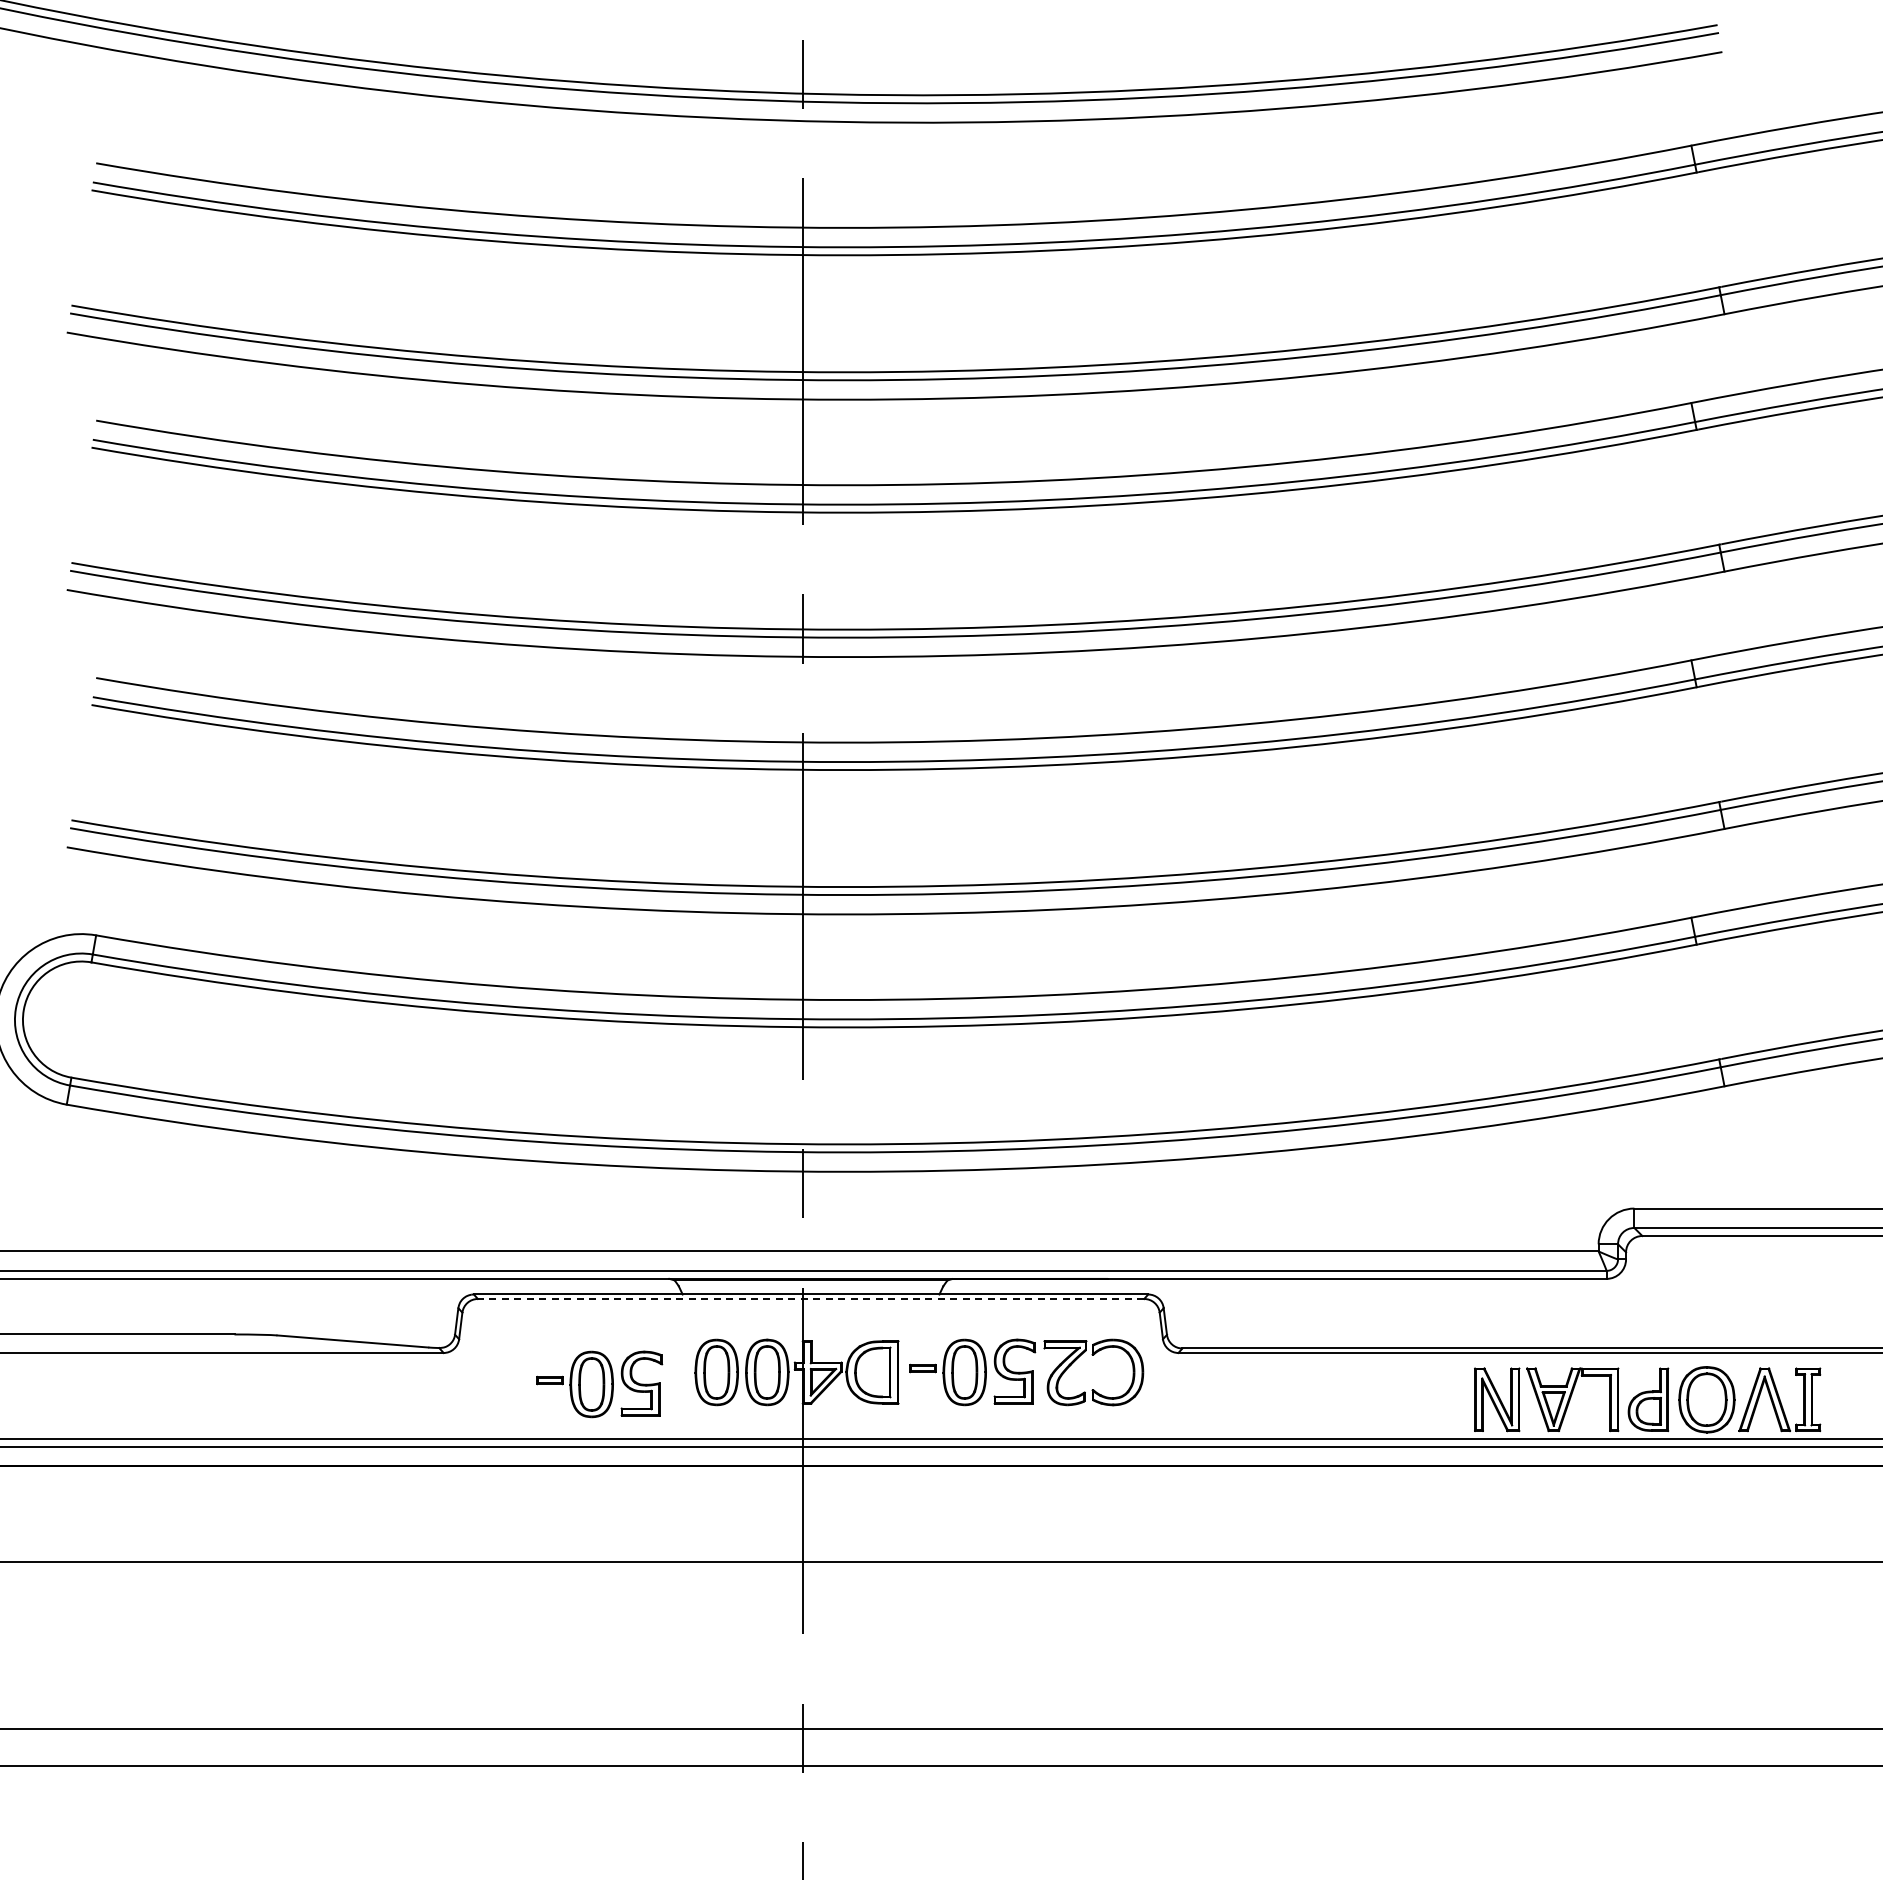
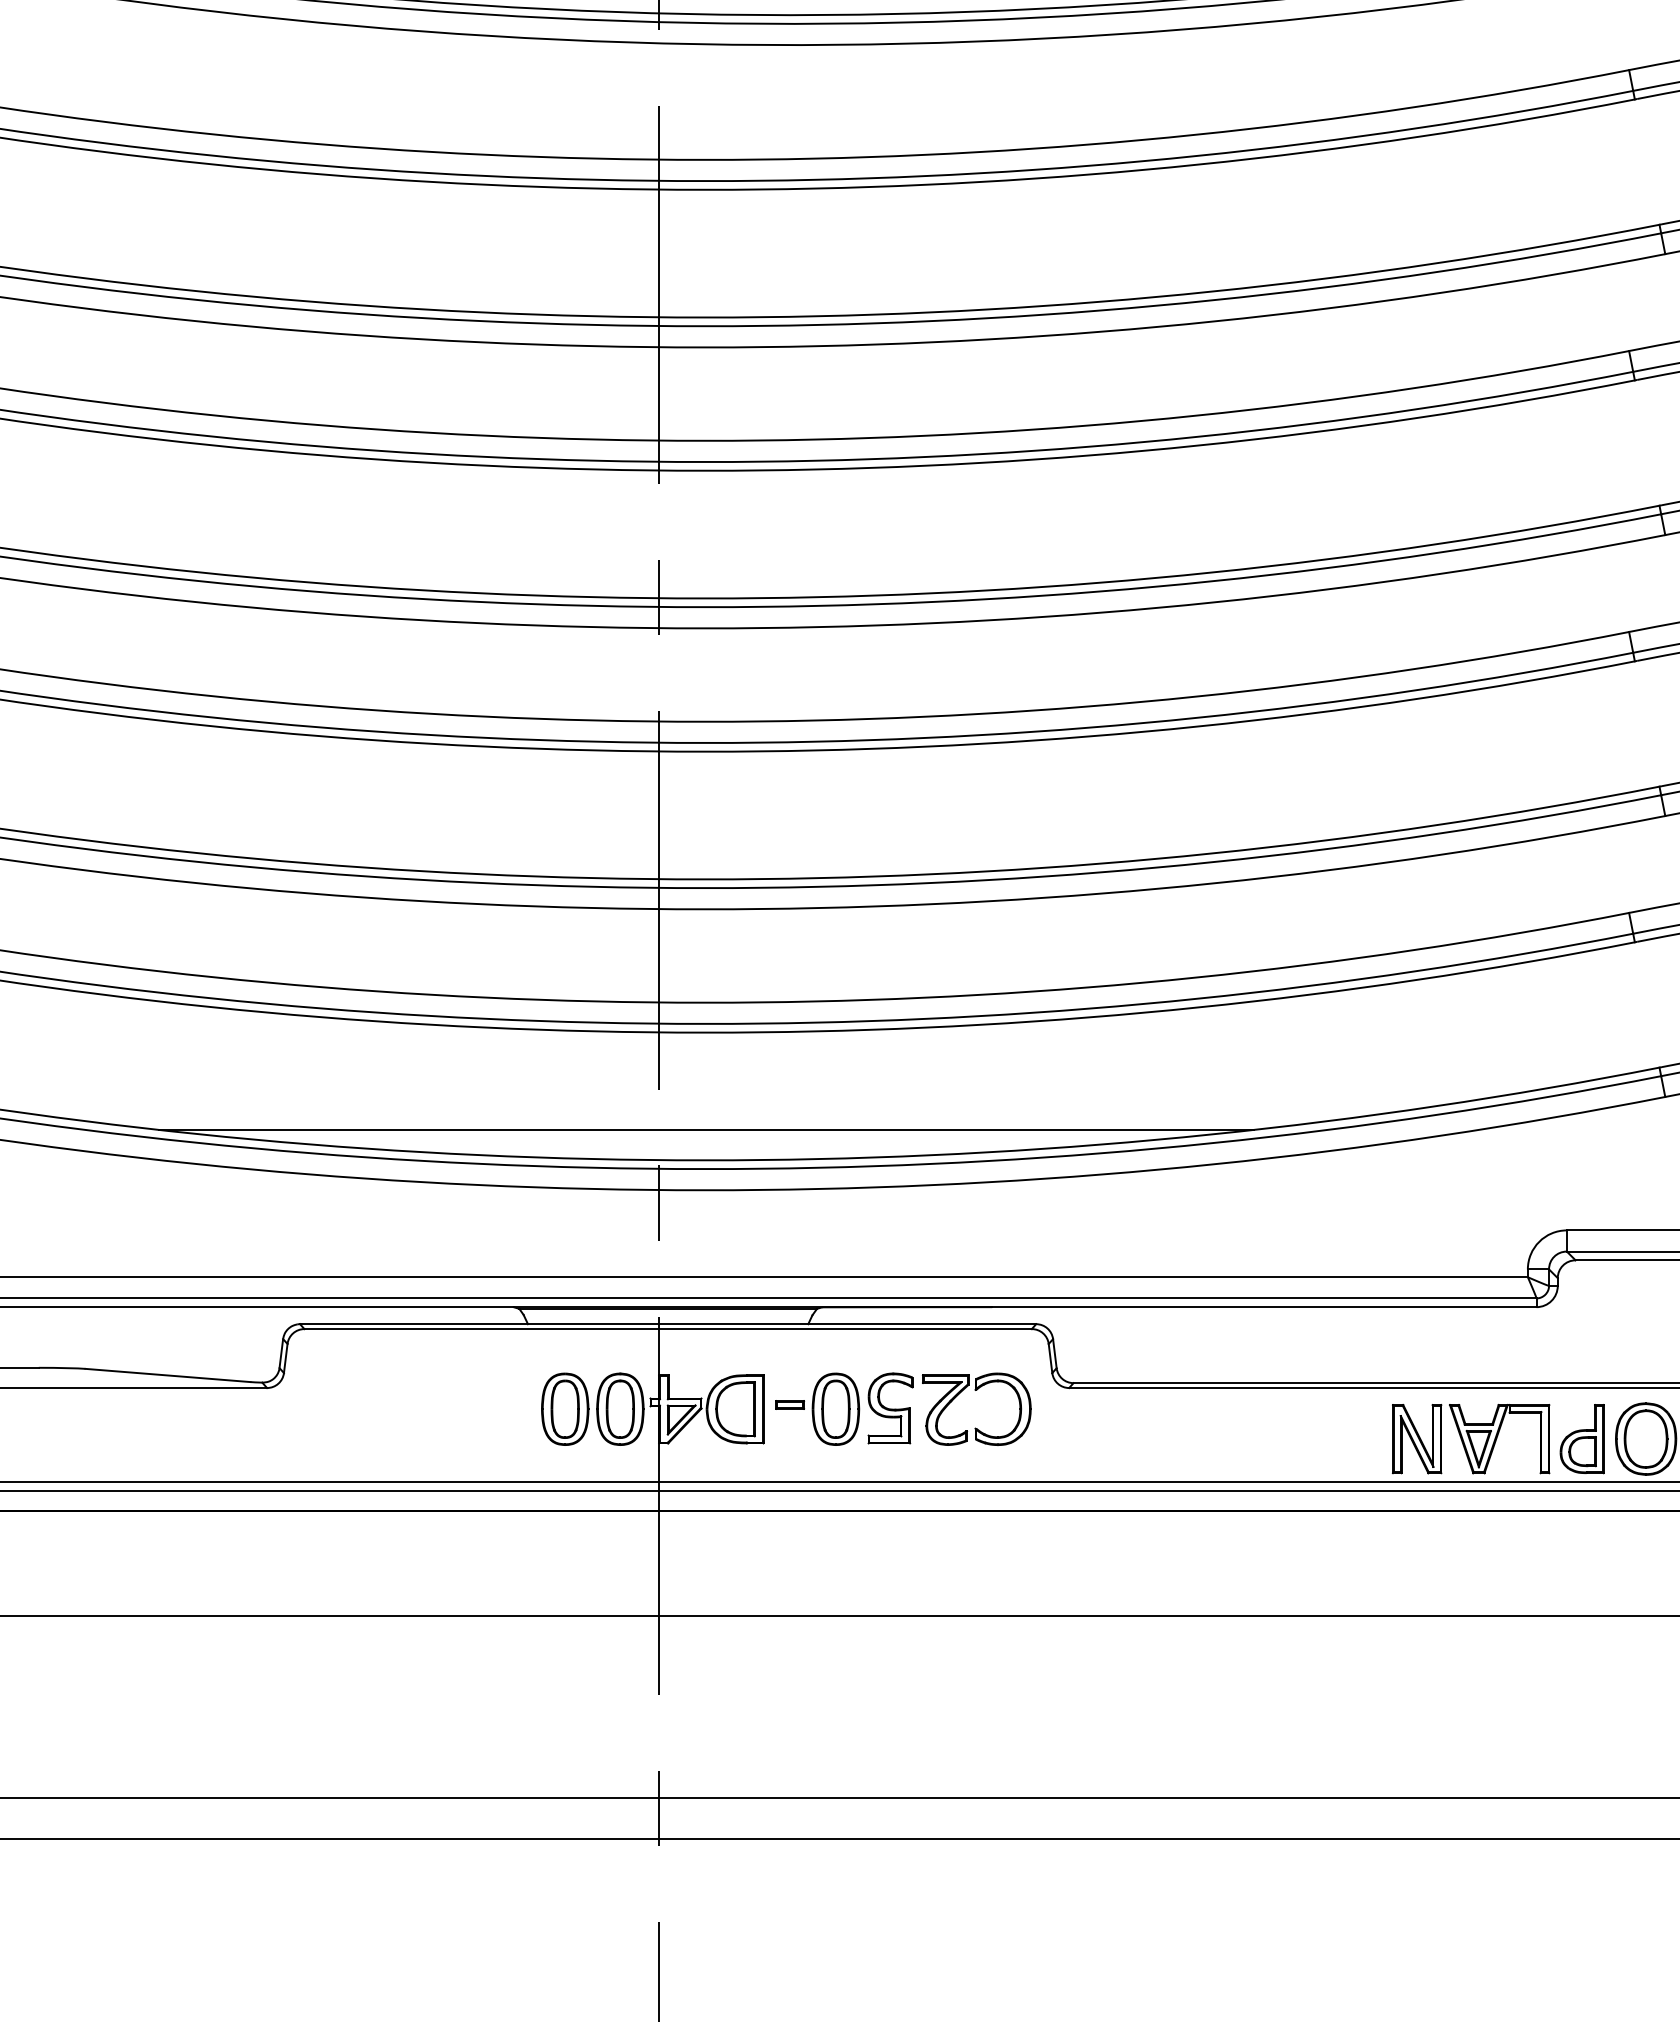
line: (846, 1116) -> (706, 1129), added
line: (810, 1298) -> (667, 1328), dashed -> solid
part: (599, 1384) -> (437, 1422), removed

